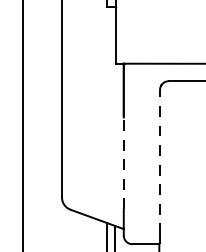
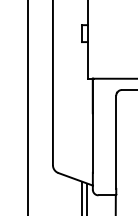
line: (123, 162) -> (92, 142), dashed -> solid
line: (160, 162) -> (116, 142), dashed -> solid

